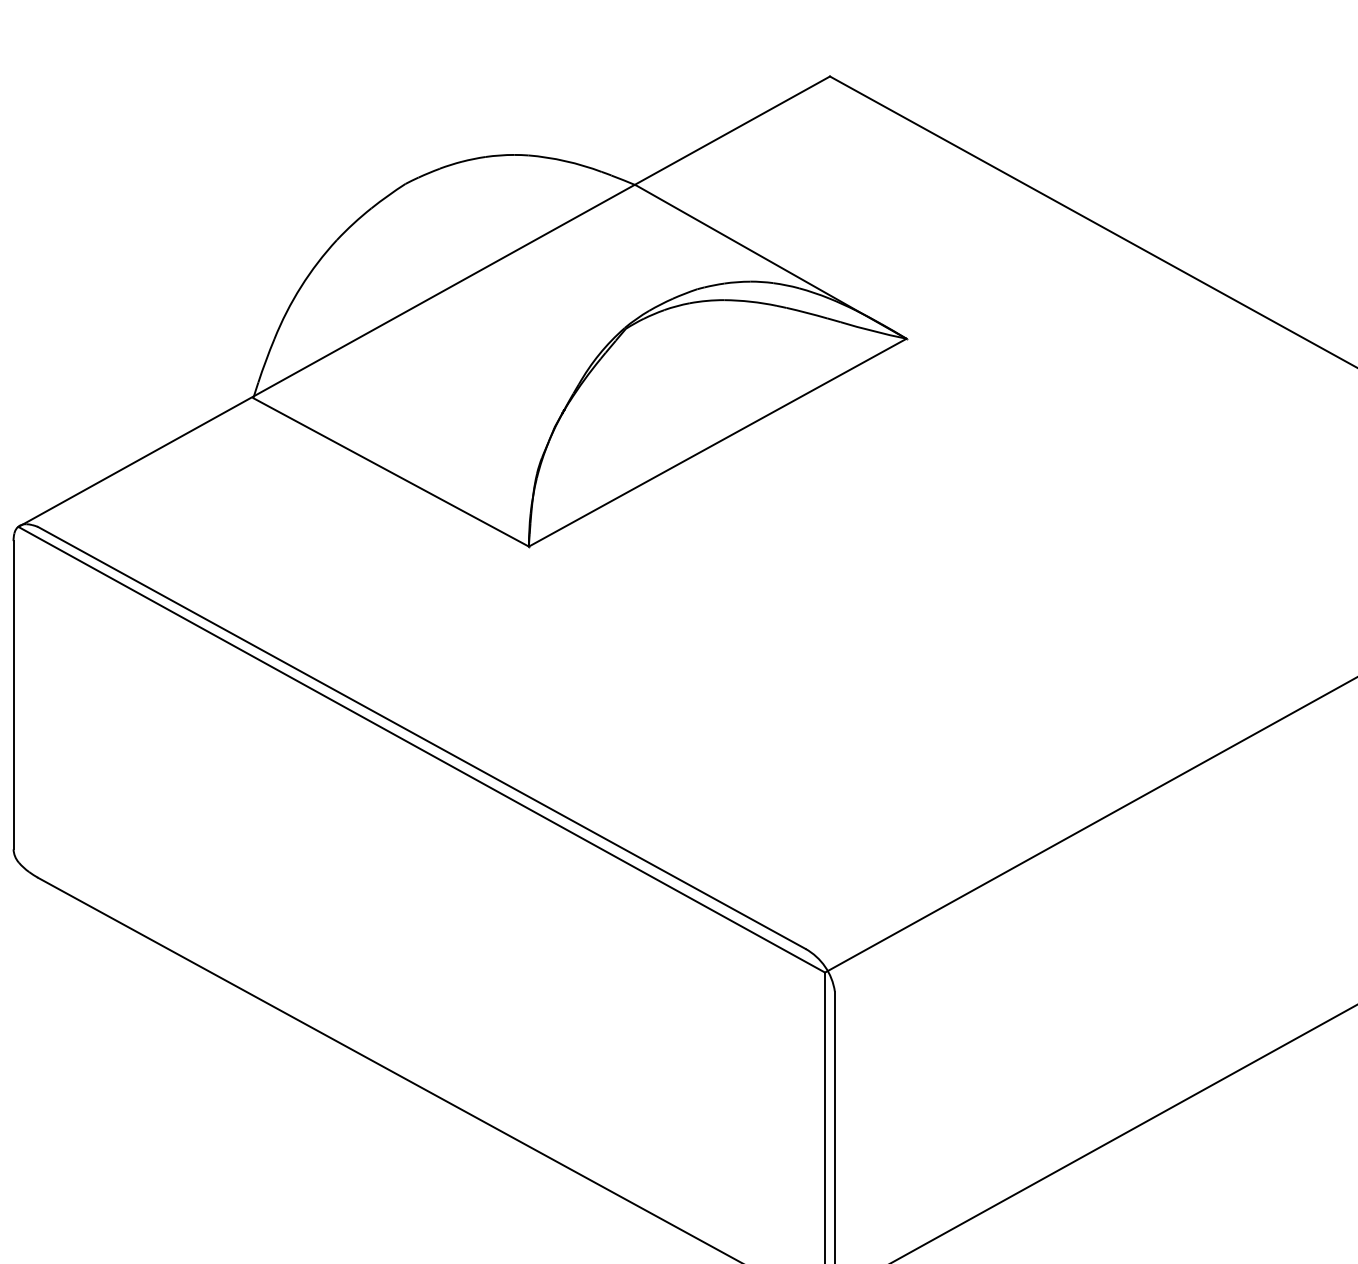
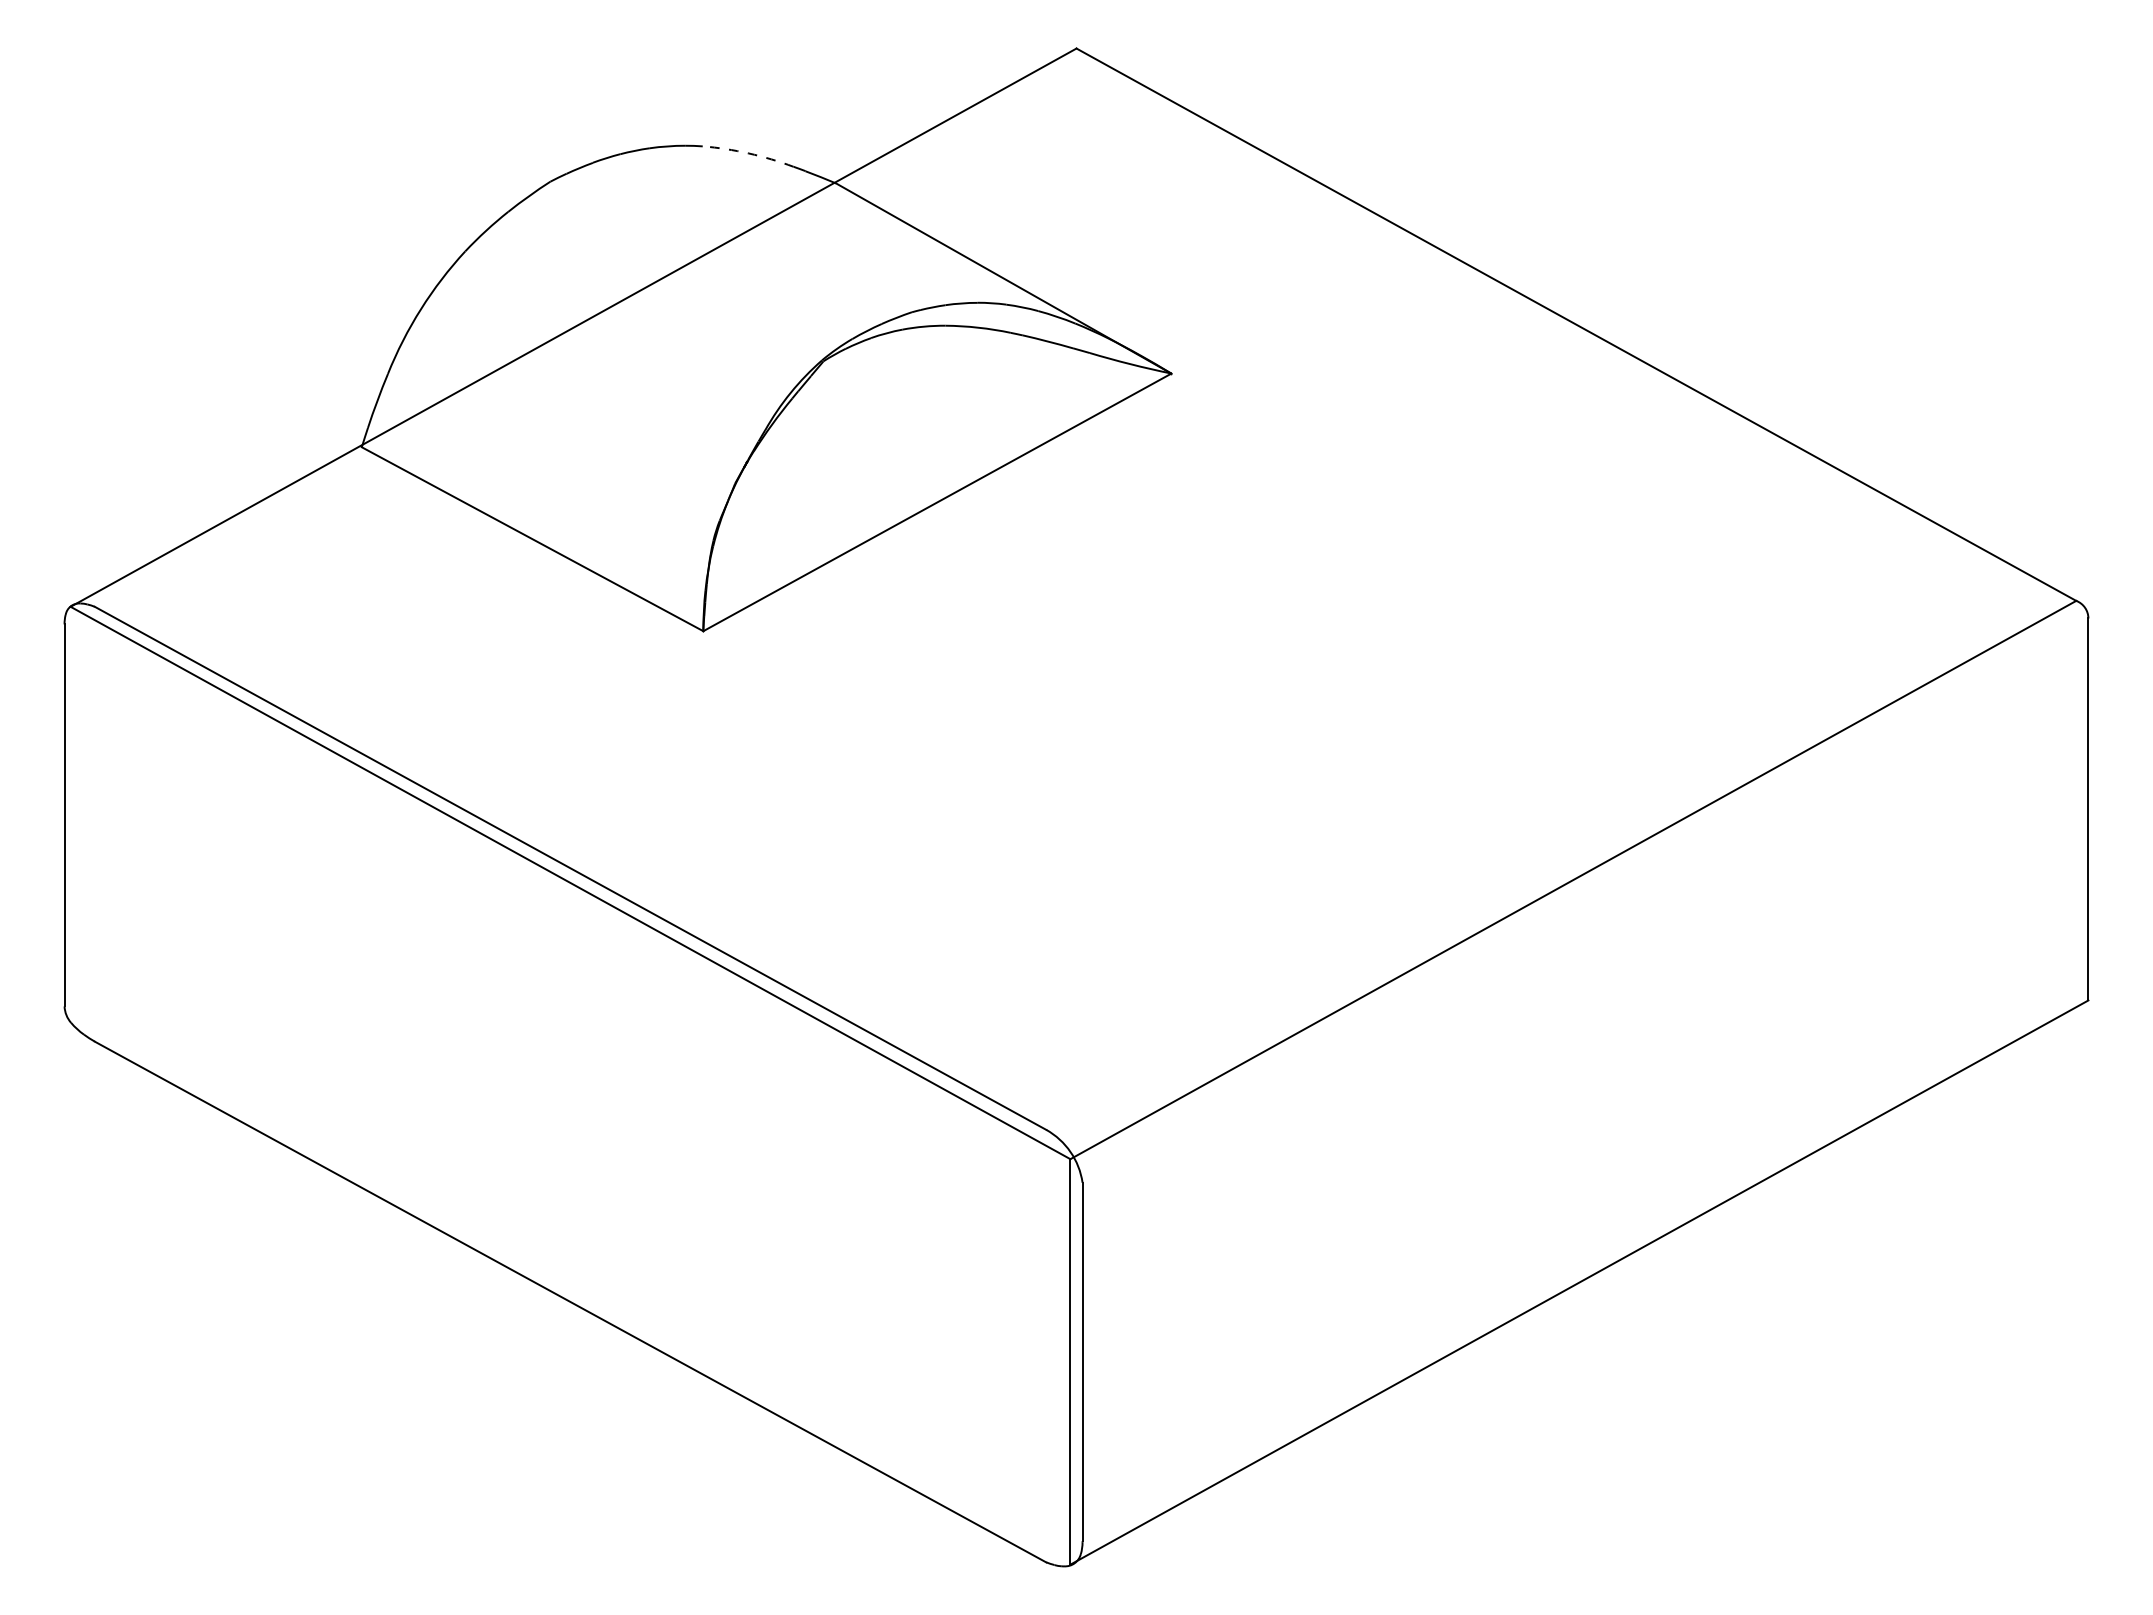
arc: (565, 161) -> (748, 153), solid -> dashed

